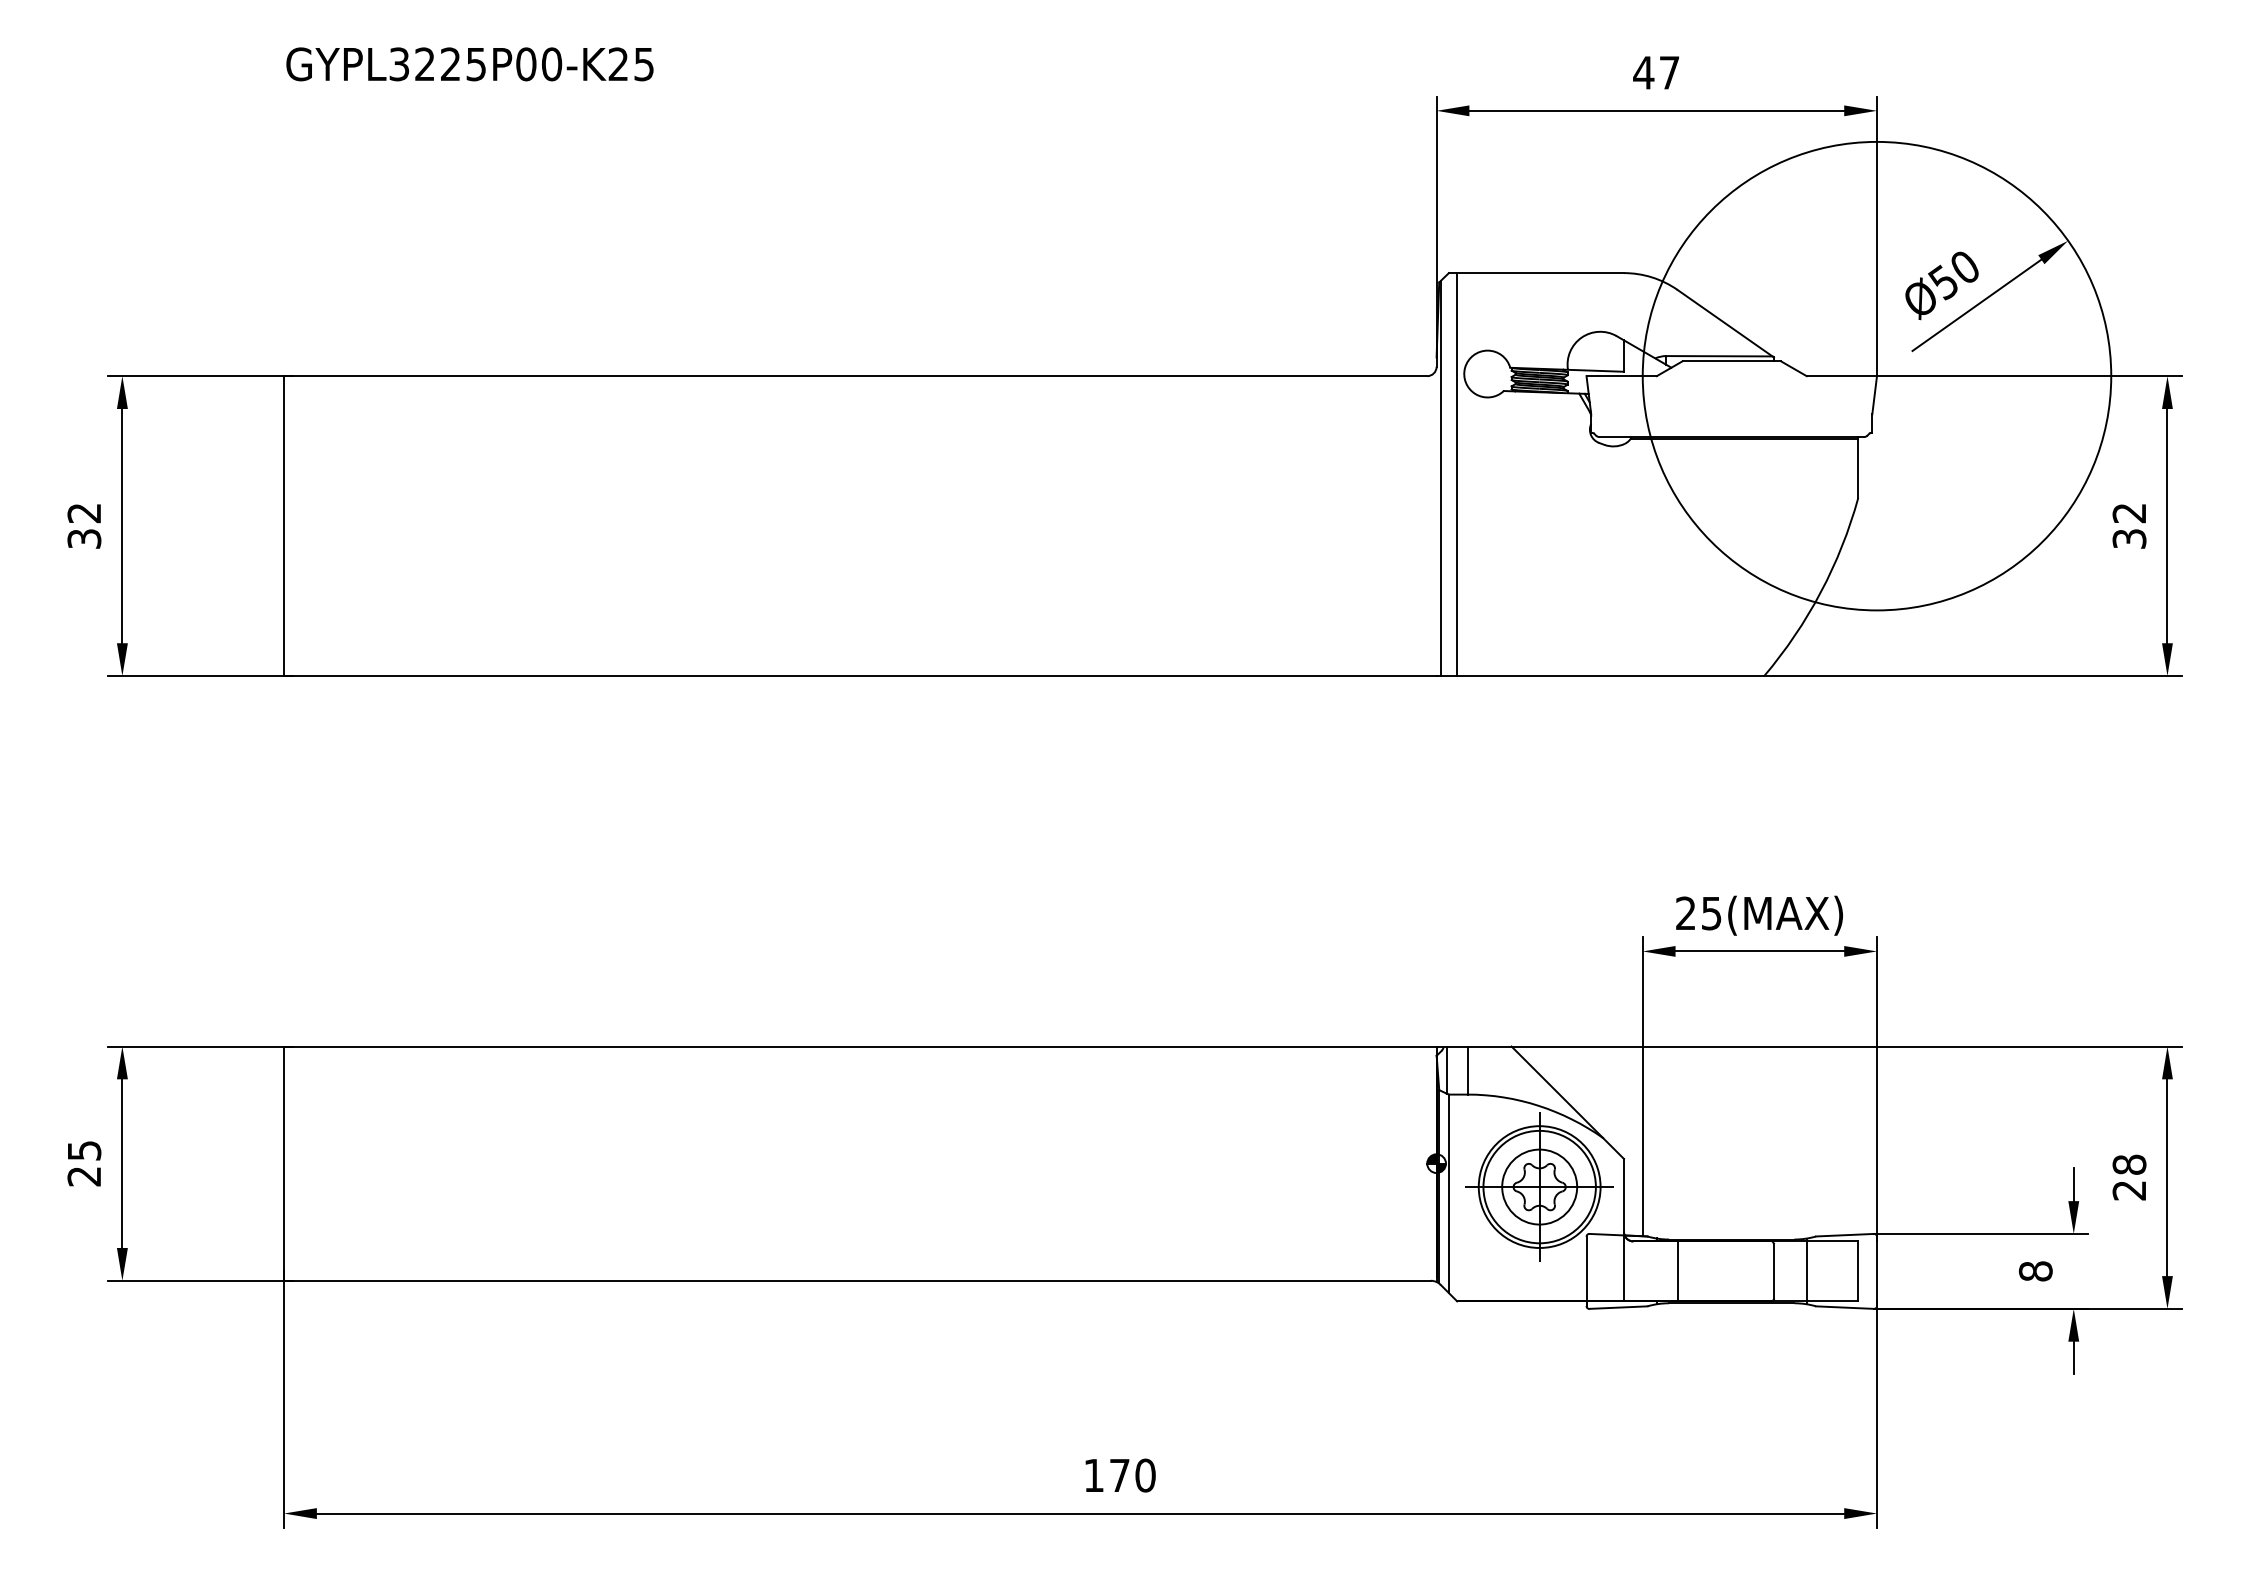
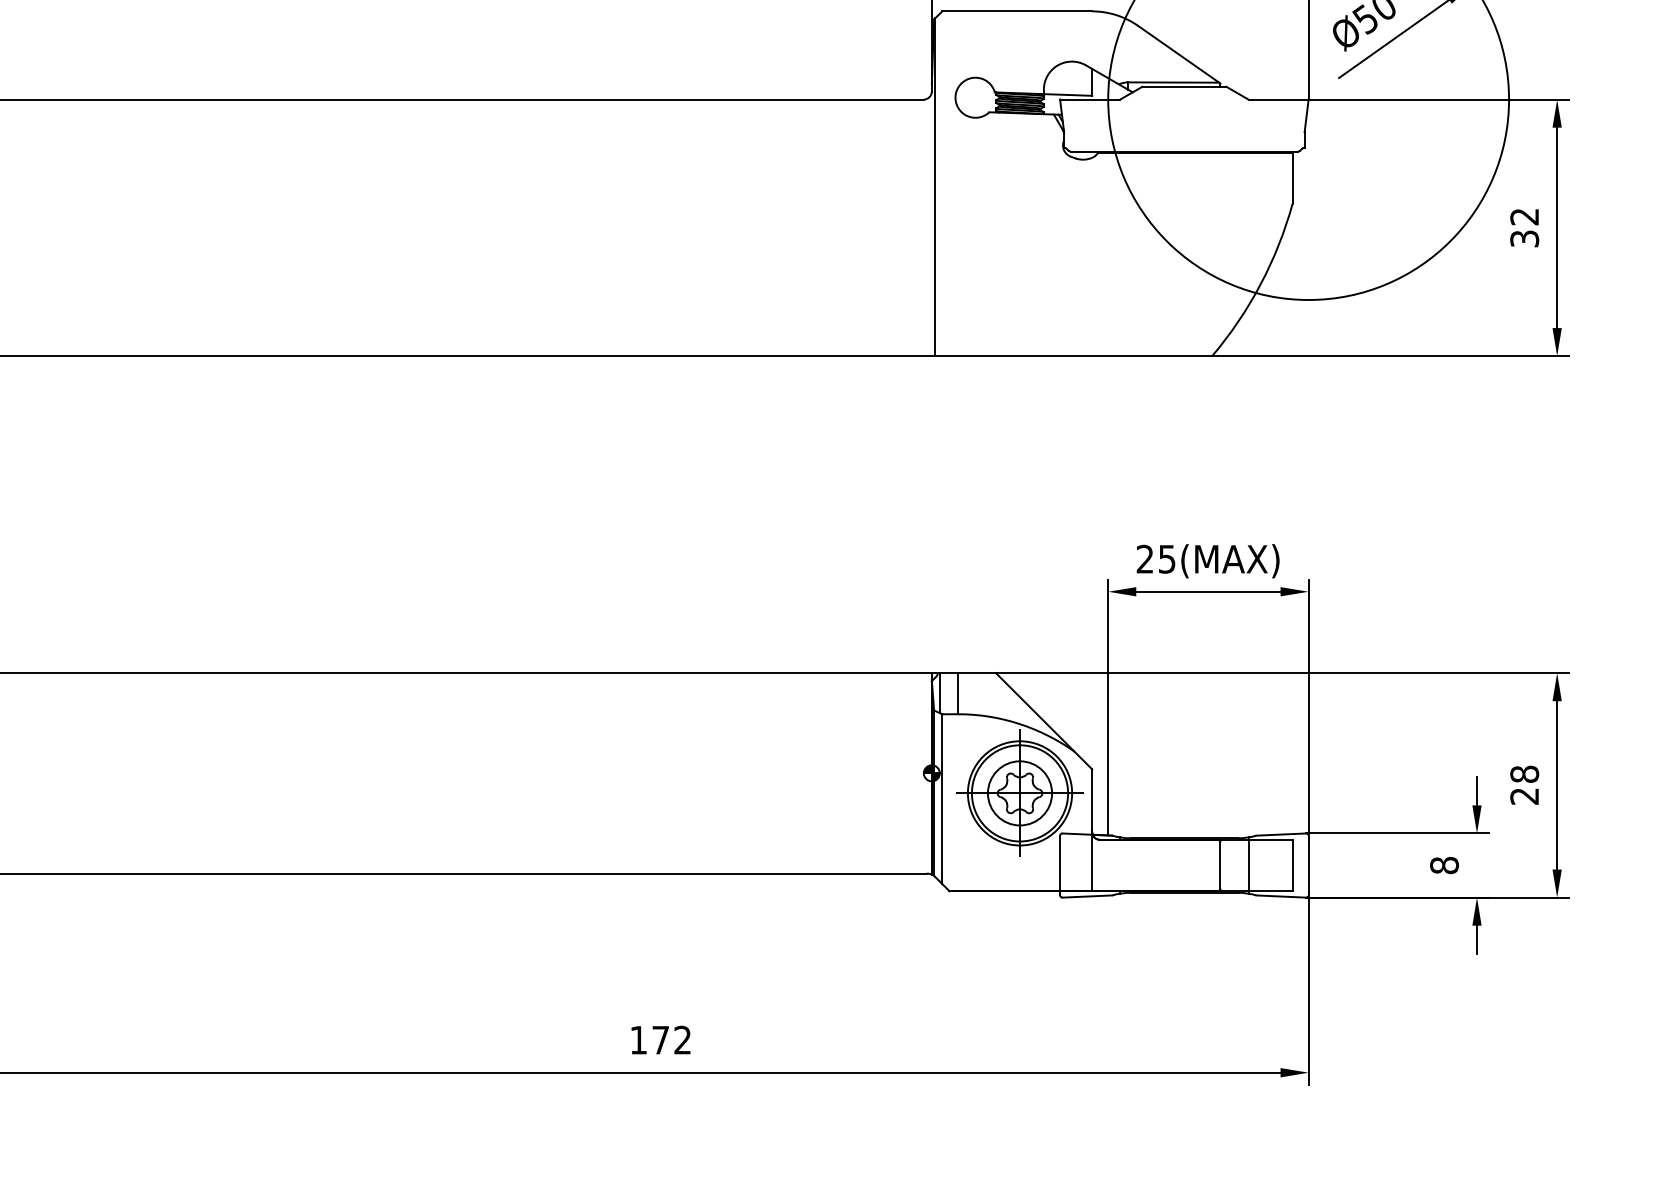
line: (1457, 474) -> (949, 183), removed
line: (1677, 1271) -> (1137, 865), removed
text: (1145, 1475) -> (682, 1040), 170 -> 172

